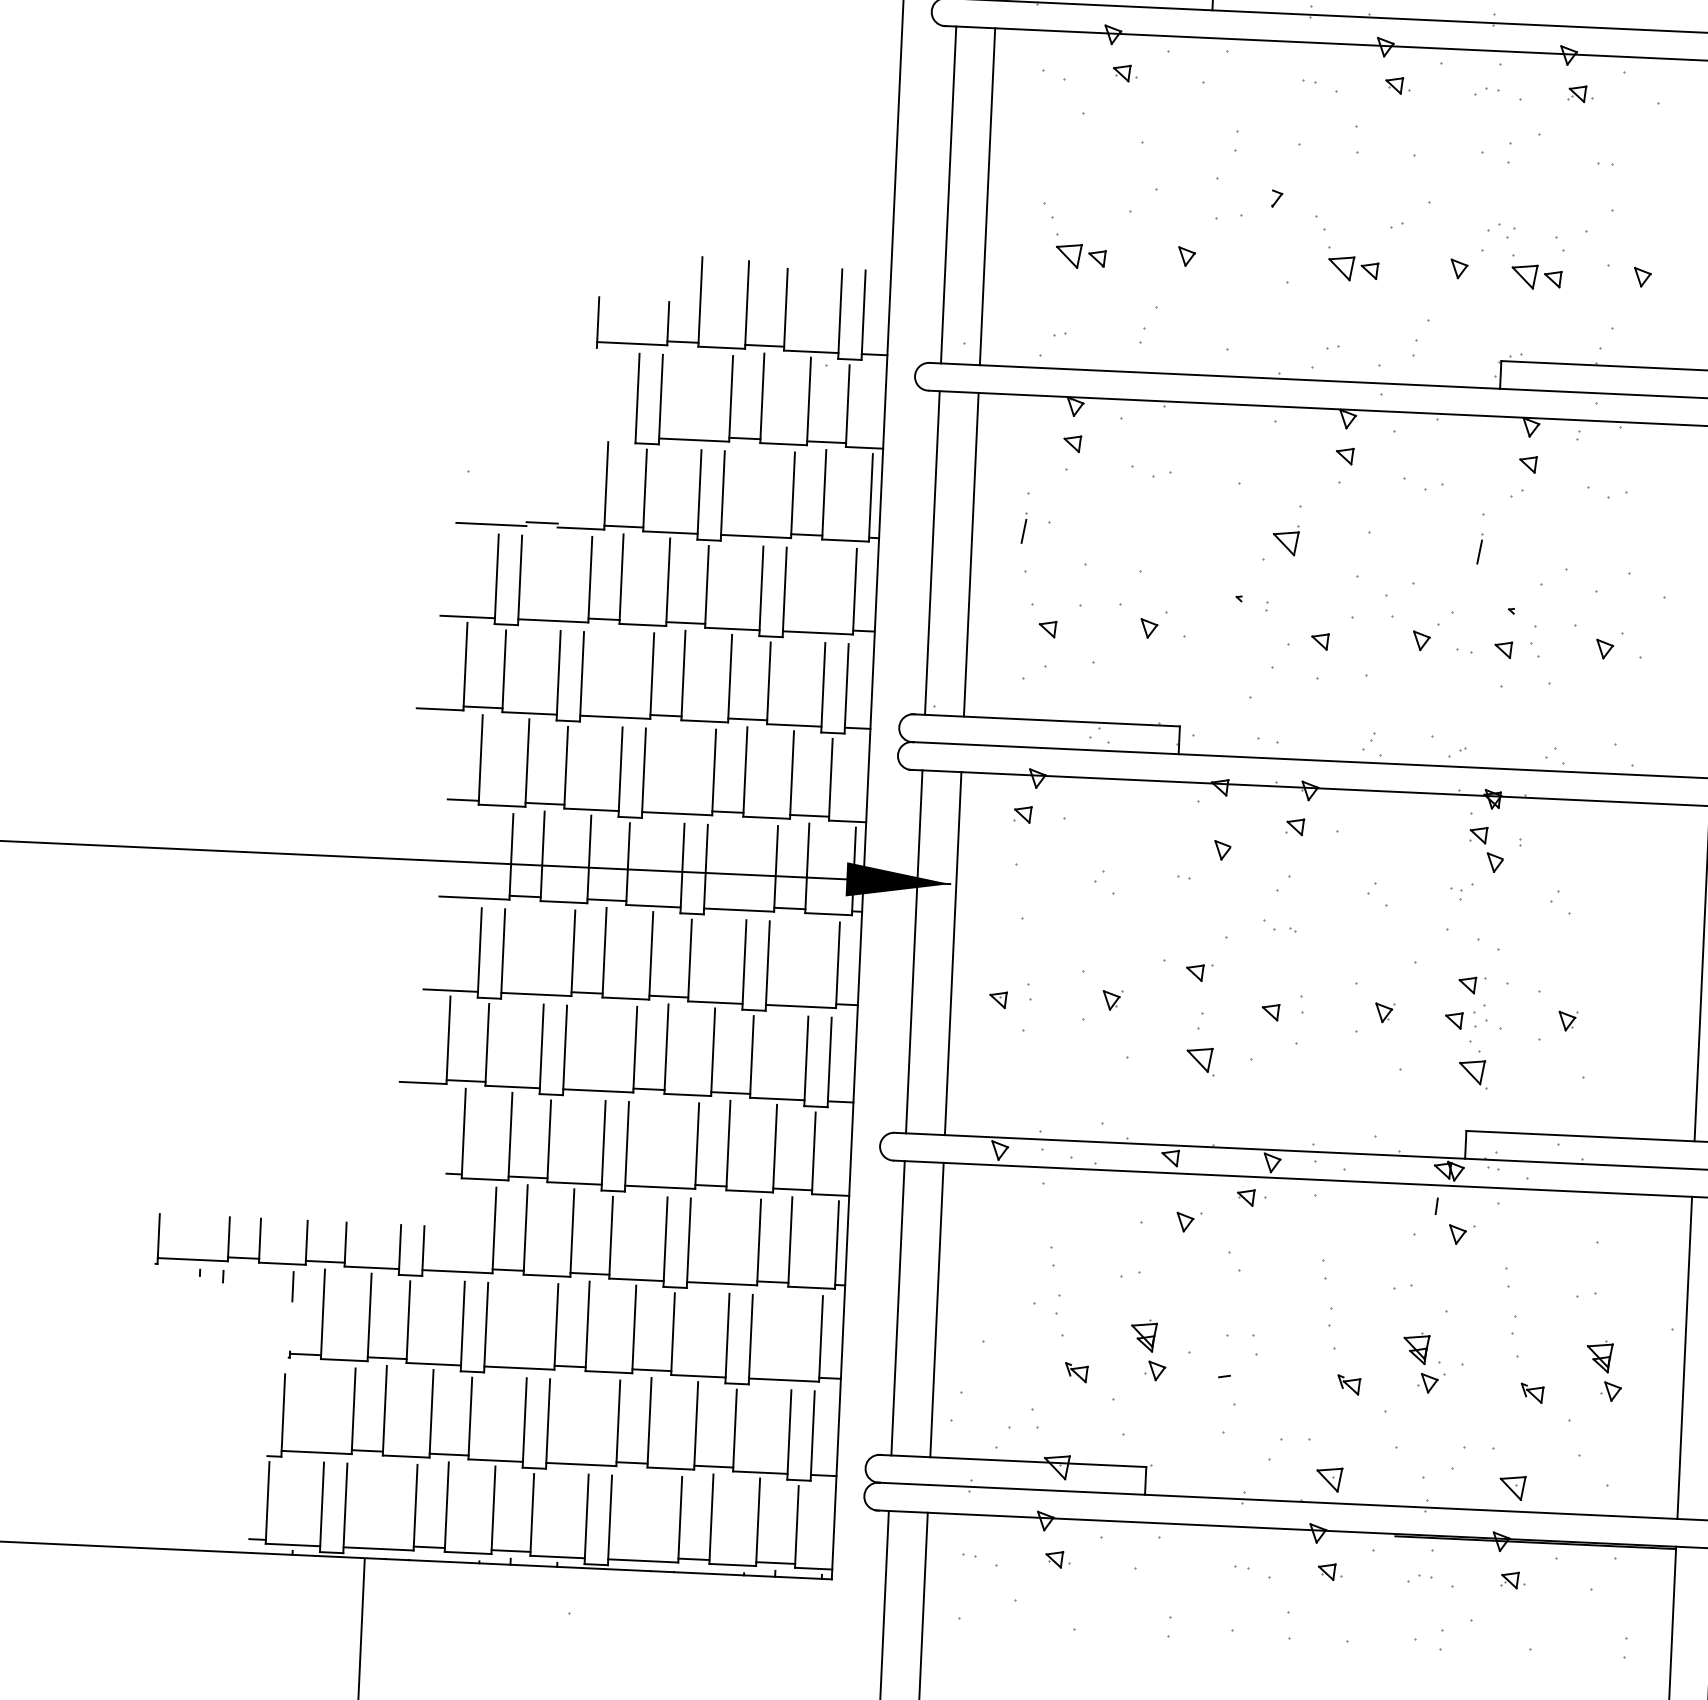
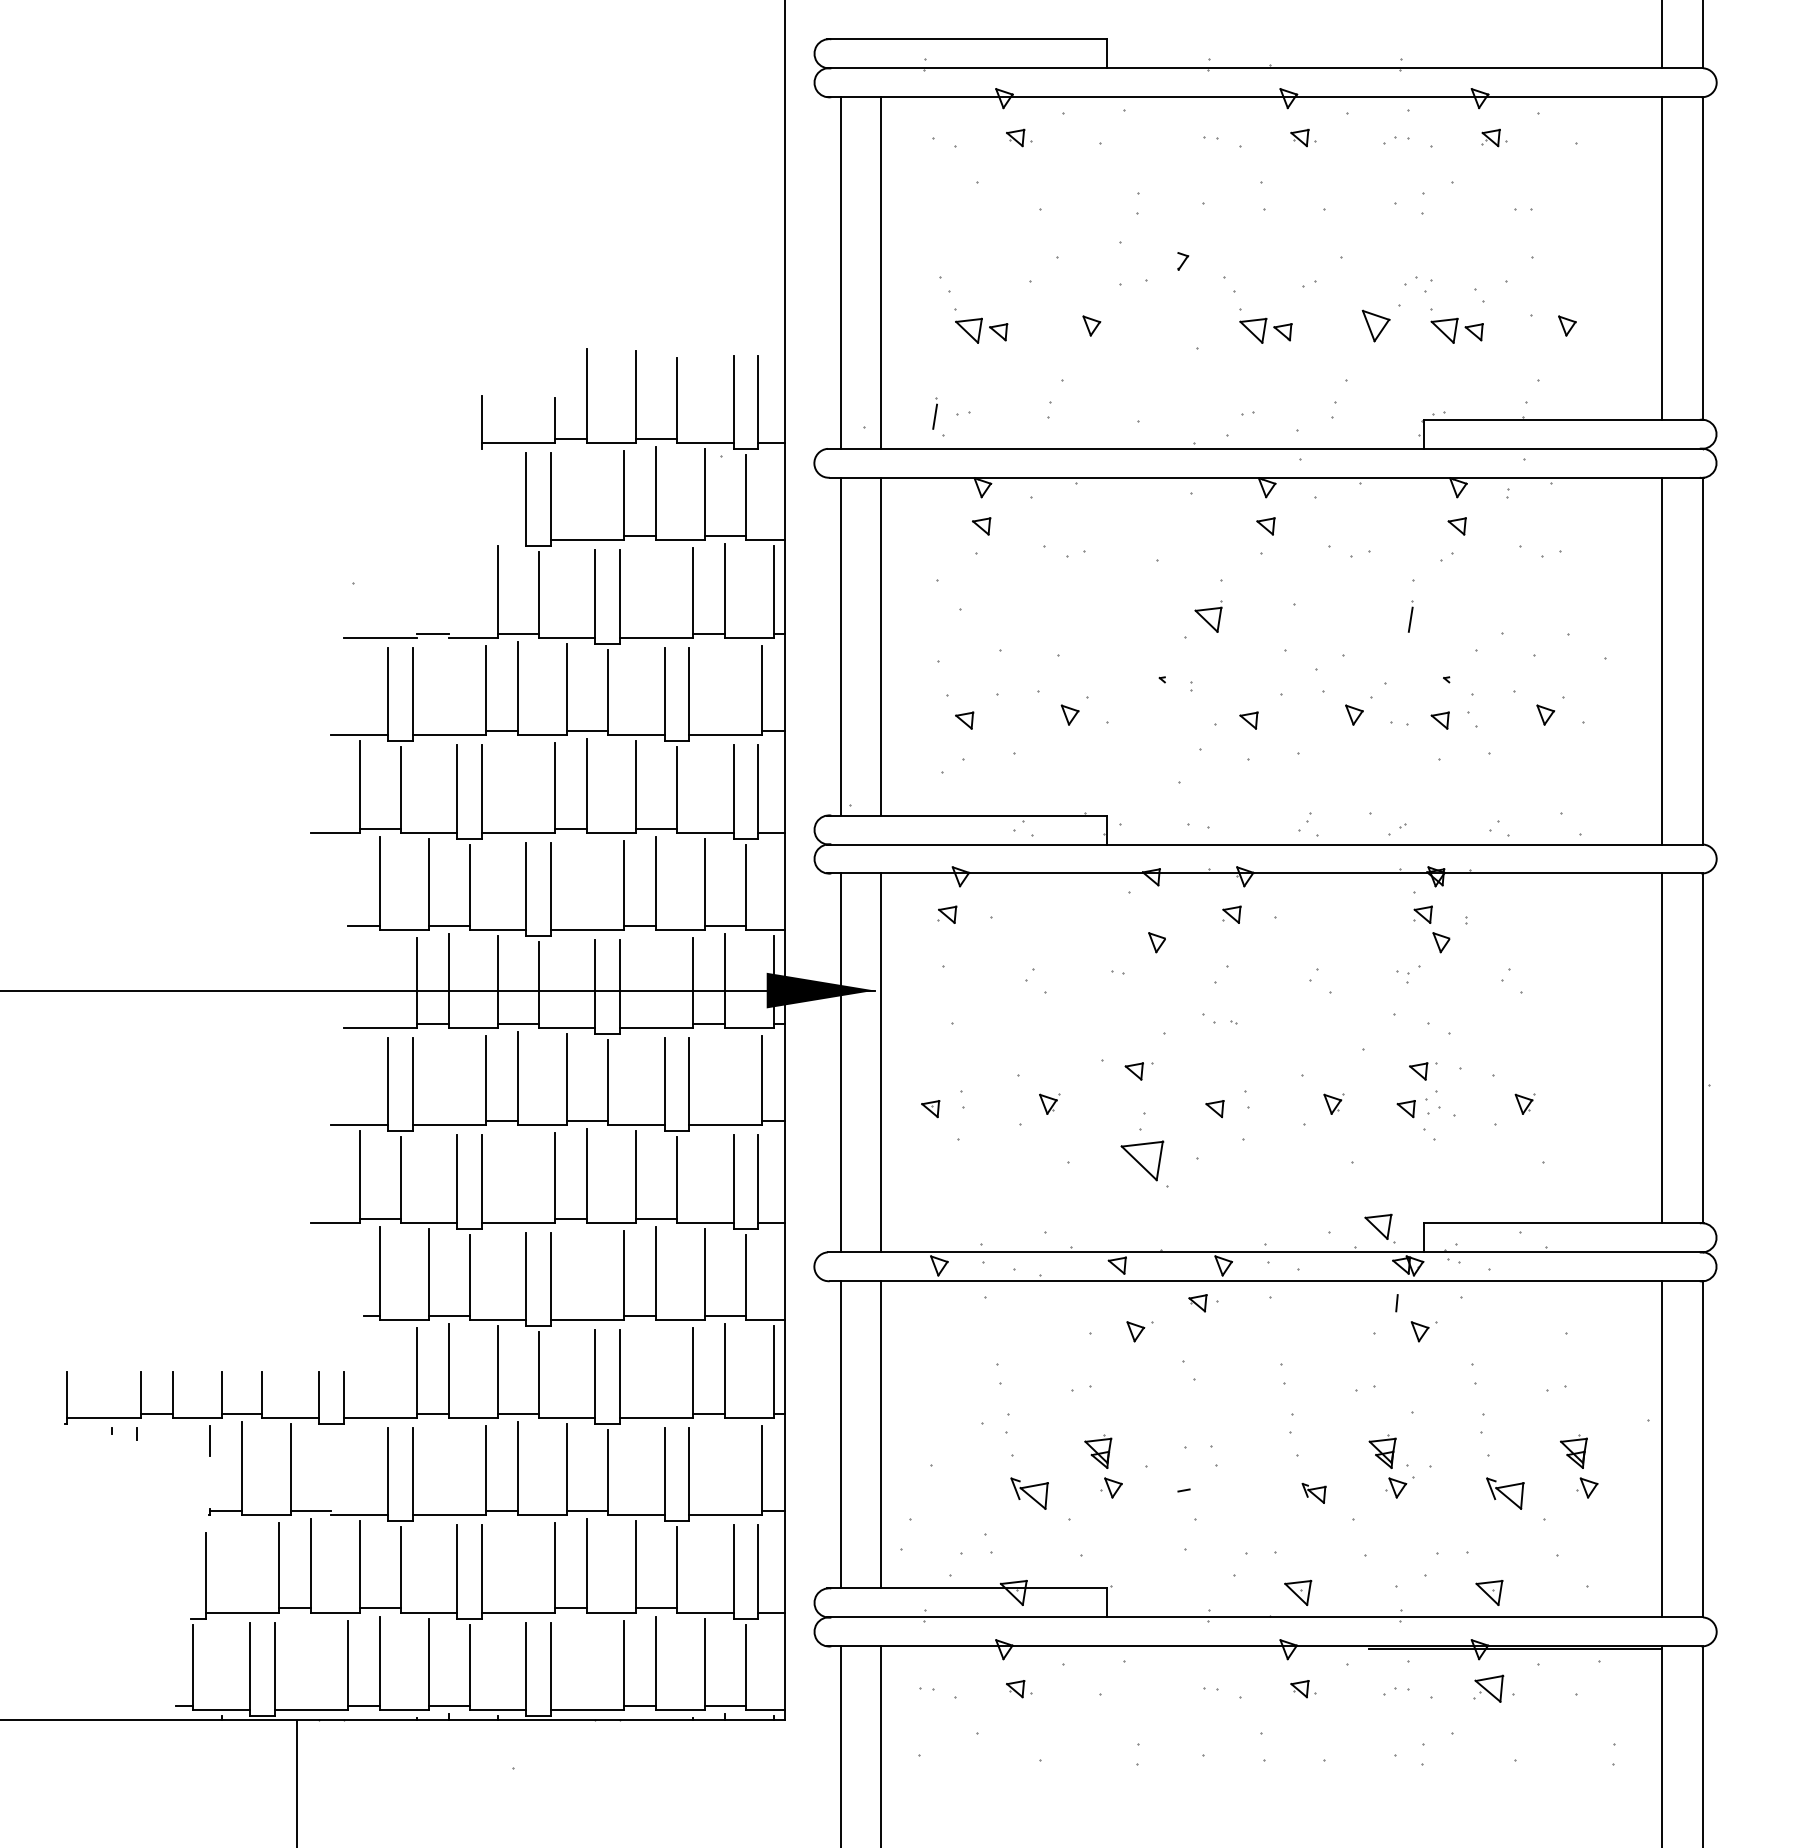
part: (1458, 268) -> (1375, 325), size x1.6
part: (1023, 528) -> (934, 413), moved
part: (1200, 1061) -> (1144, 1163), size x1.6
part: (1473, 1073) -> (1379, 1228), moved
line: (408, 1322) -> (331, 1472), removed
part: (1076, 1371) -> (1029, 1492), size x1.6
part: (1532, 1392) -> (1505, 1492), size x1.6
part: (1513, 1580) -> (1494, 1689), size x1.6

